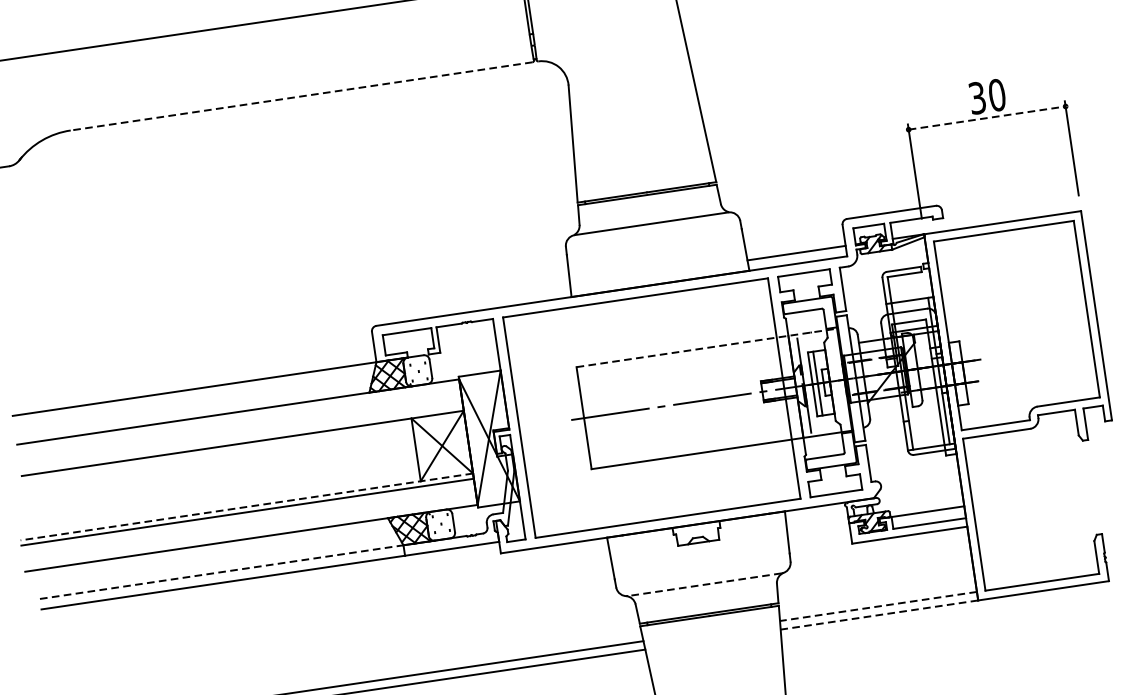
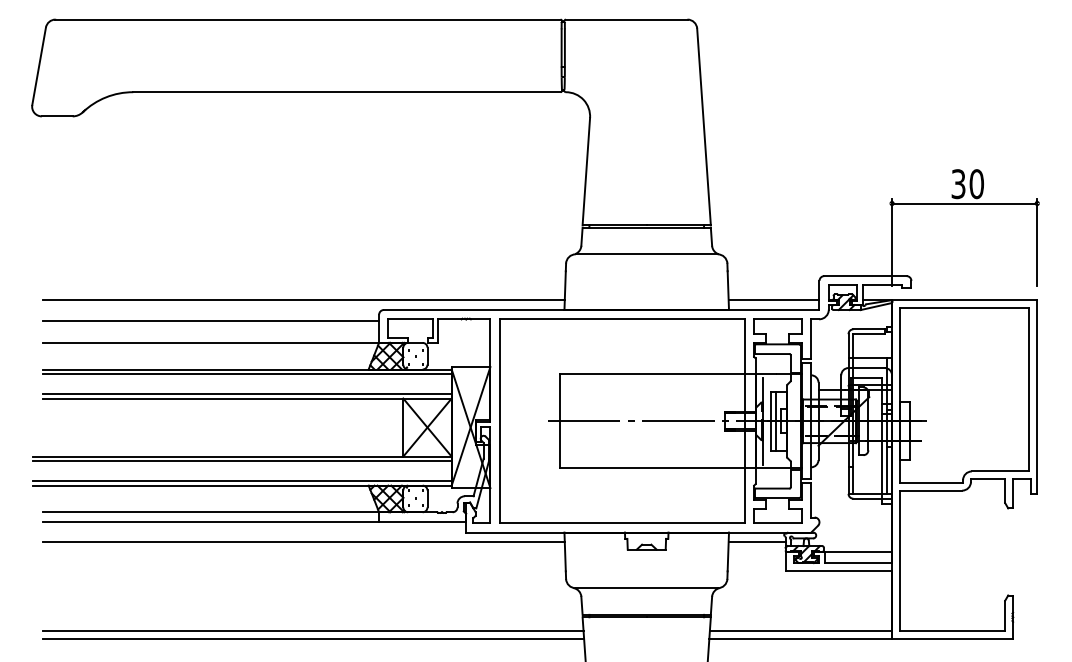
line: (301, 96) -> (346, 92), dashed -> solid
line: (986, 118) -> (964, 203), dashed -> solid
line: (287, 328) -> (303, 300), added
line: (707, 348) -> (680, 374), dashed -> solid
line: (190, 364) -> (210, 320), added
line: (238, 417) -> (246, 374), added
line: (241, 438) -> (246, 393), added
line: (245, 506) -> (241, 456), dashed -> solid
line: (816, 517) -> (756, 542), added
line: (250, 532) -> (242, 480), added
line: (222, 572) -> (211, 512), dashed -> solid
line: (704, 585) -> (646, 588), dashed -> solid
line: (326, 590) -> (303, 542), added
line: (878, 606) -> (800, 631), dashed -> solid
line: (879, 615) -> (800, 639), dashed -> solid

